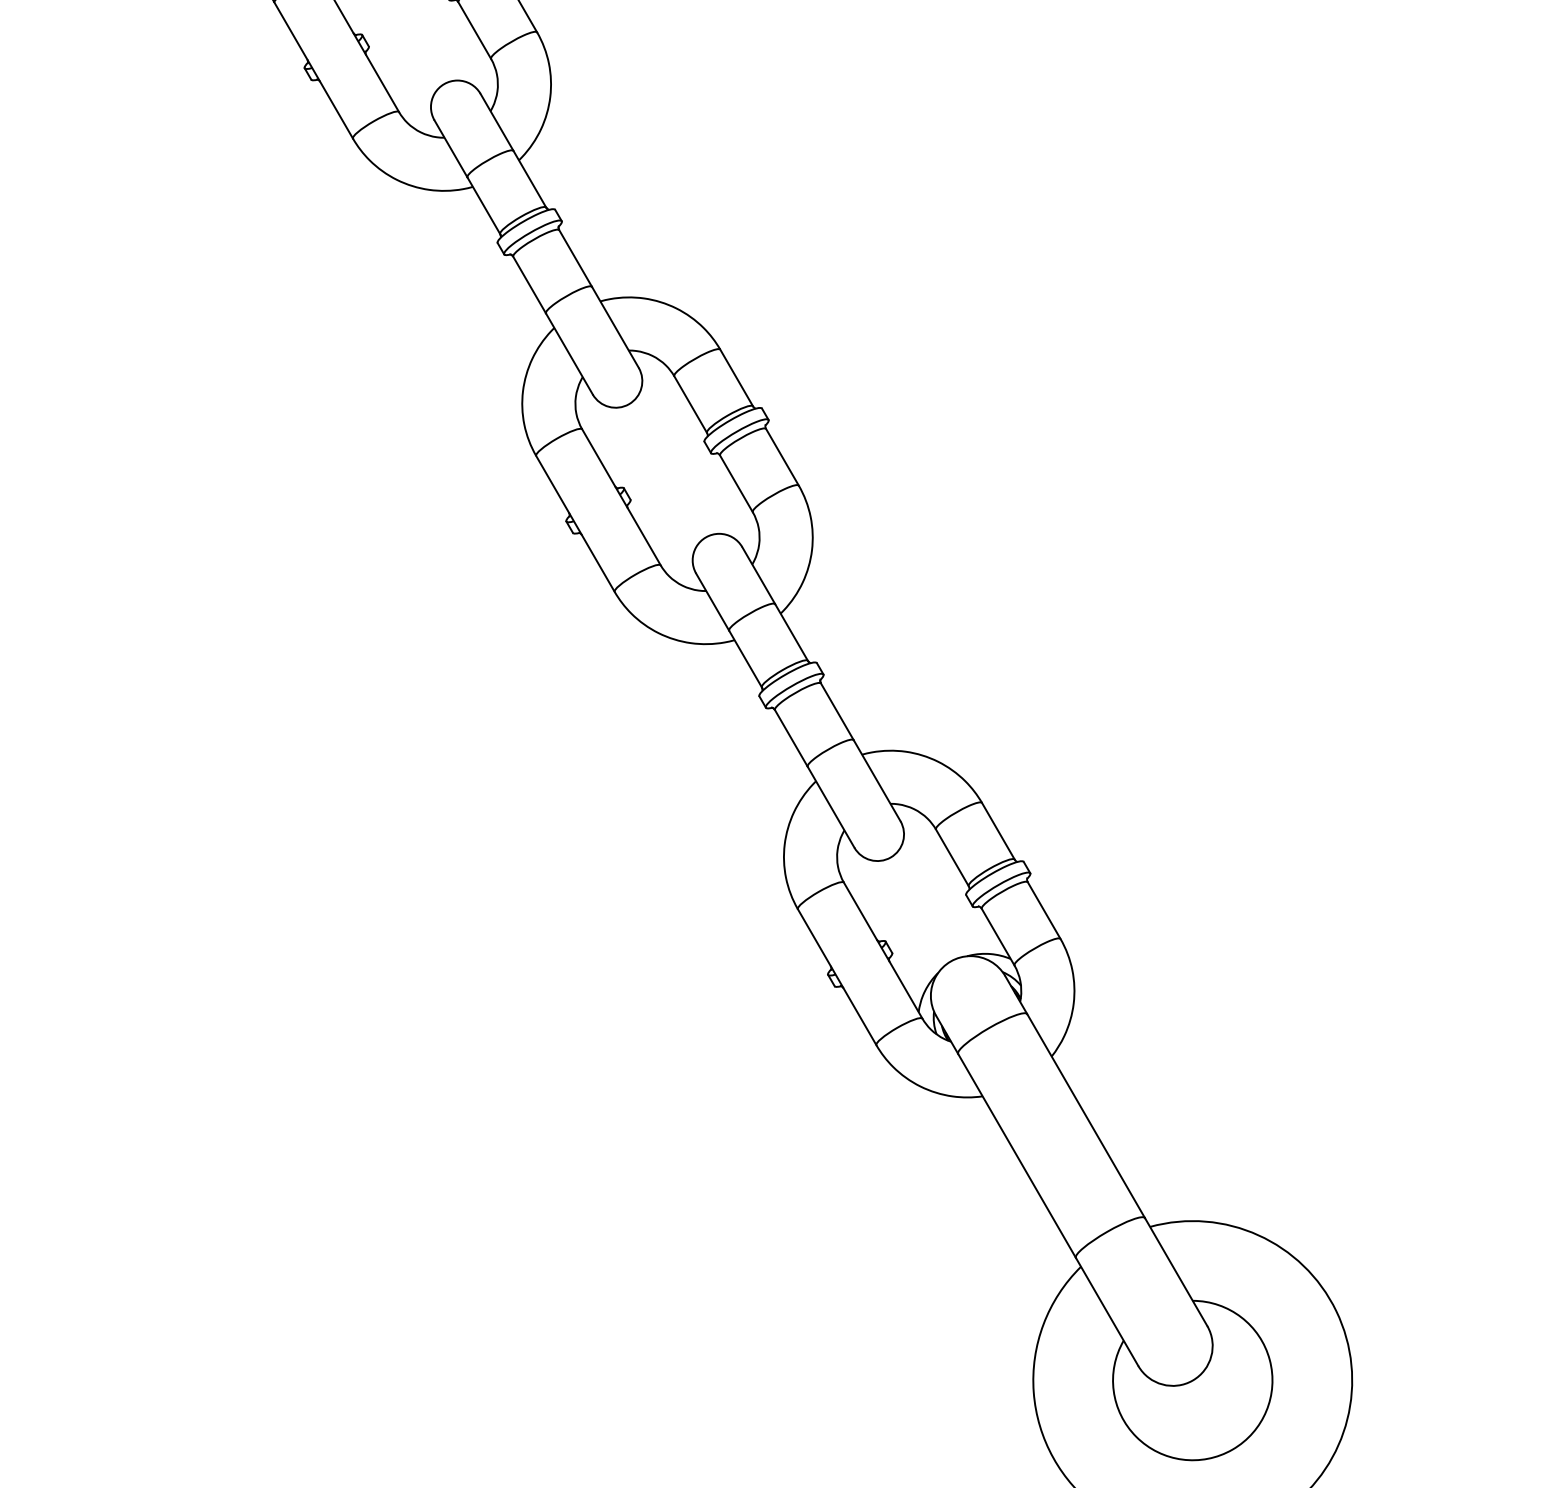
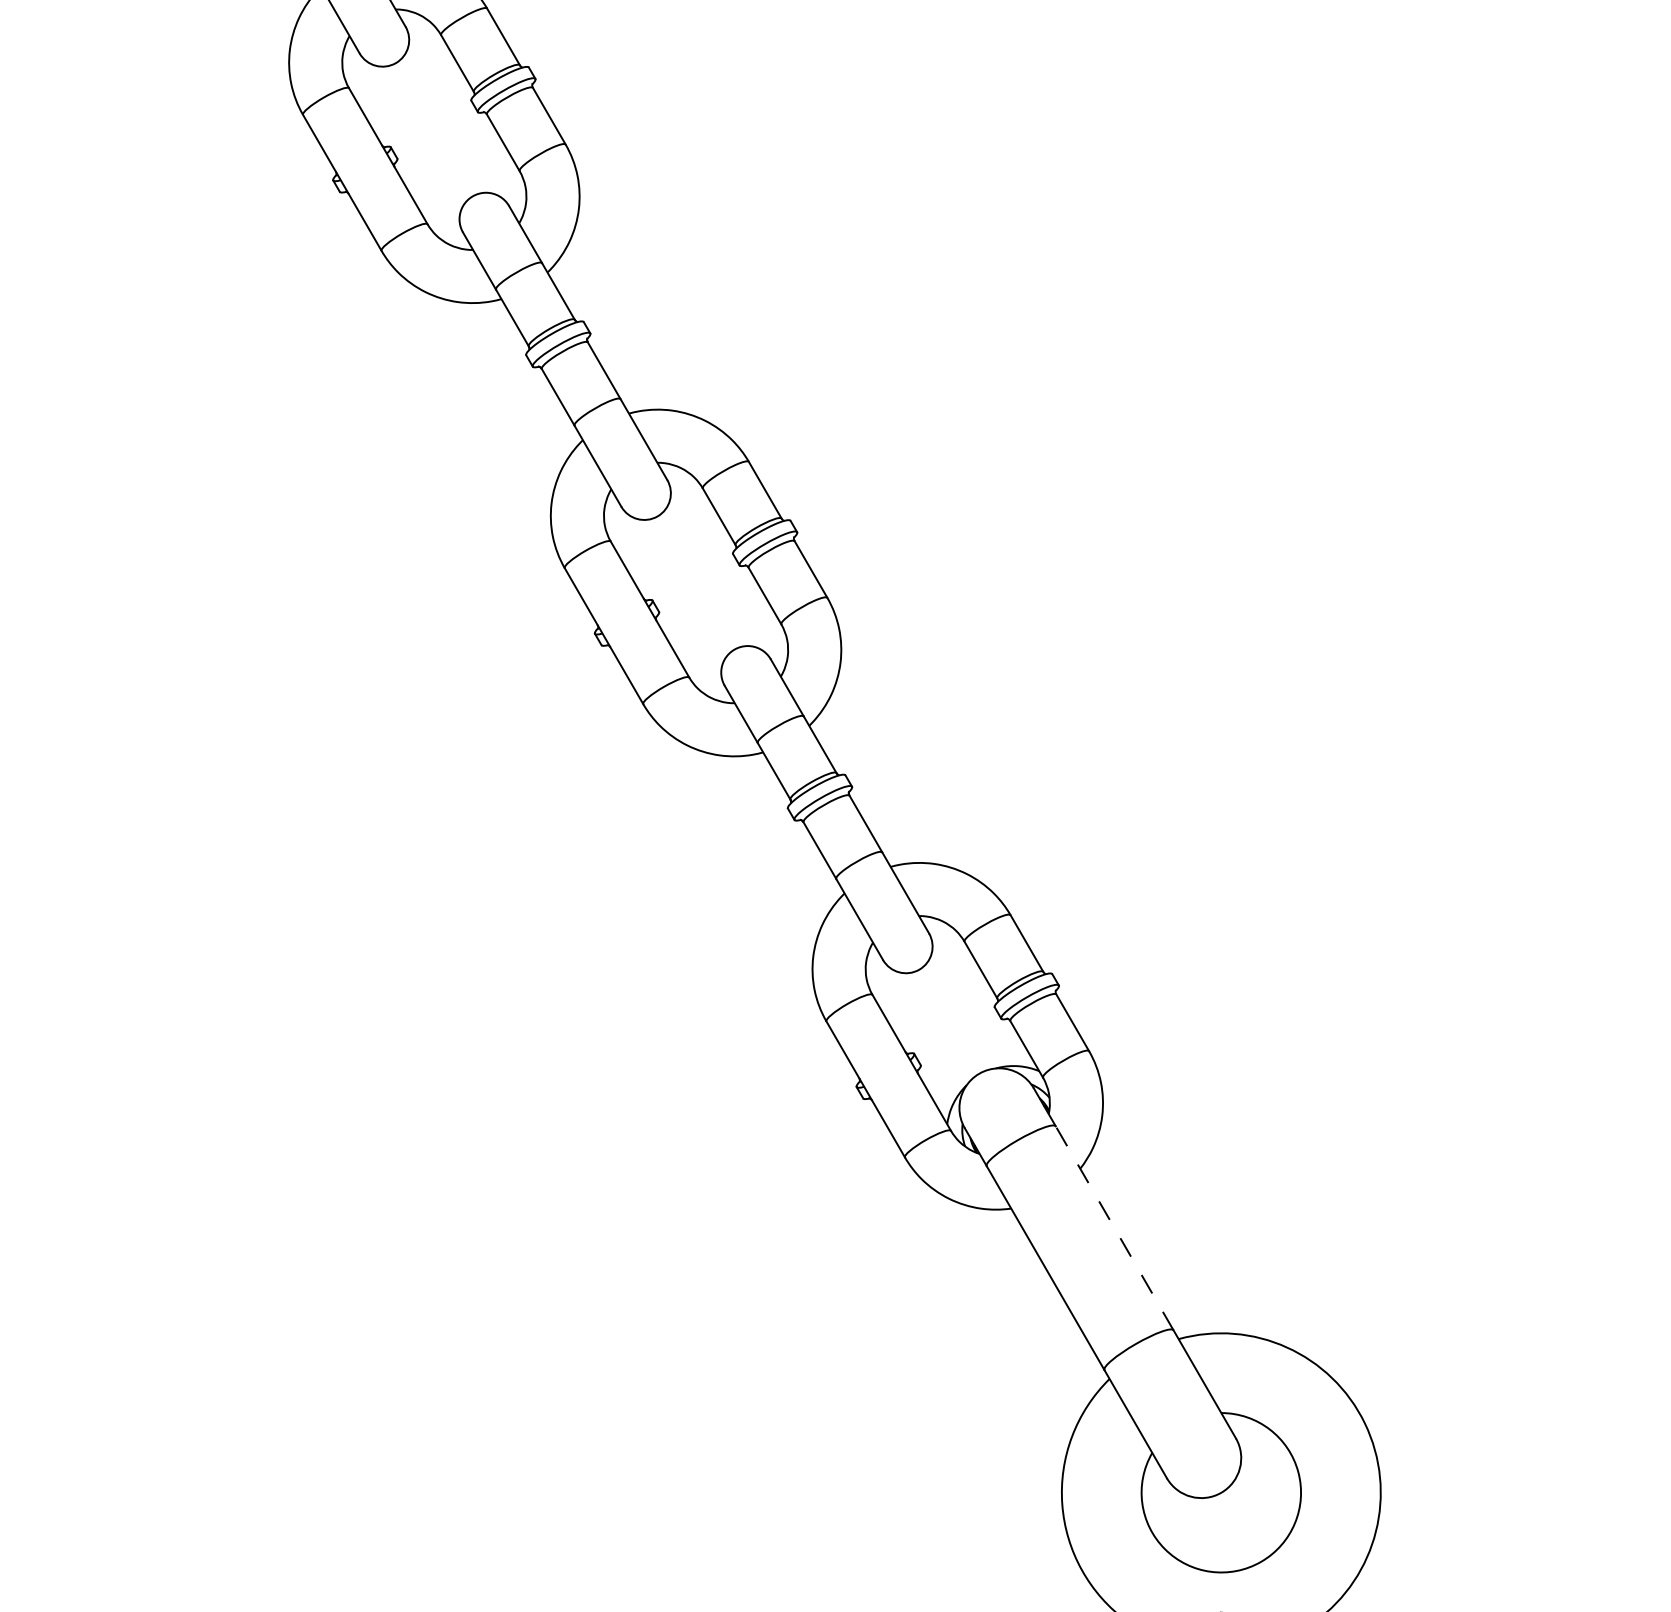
line: (1085, 1116) -> (1114, 1228), solid -> dashed

